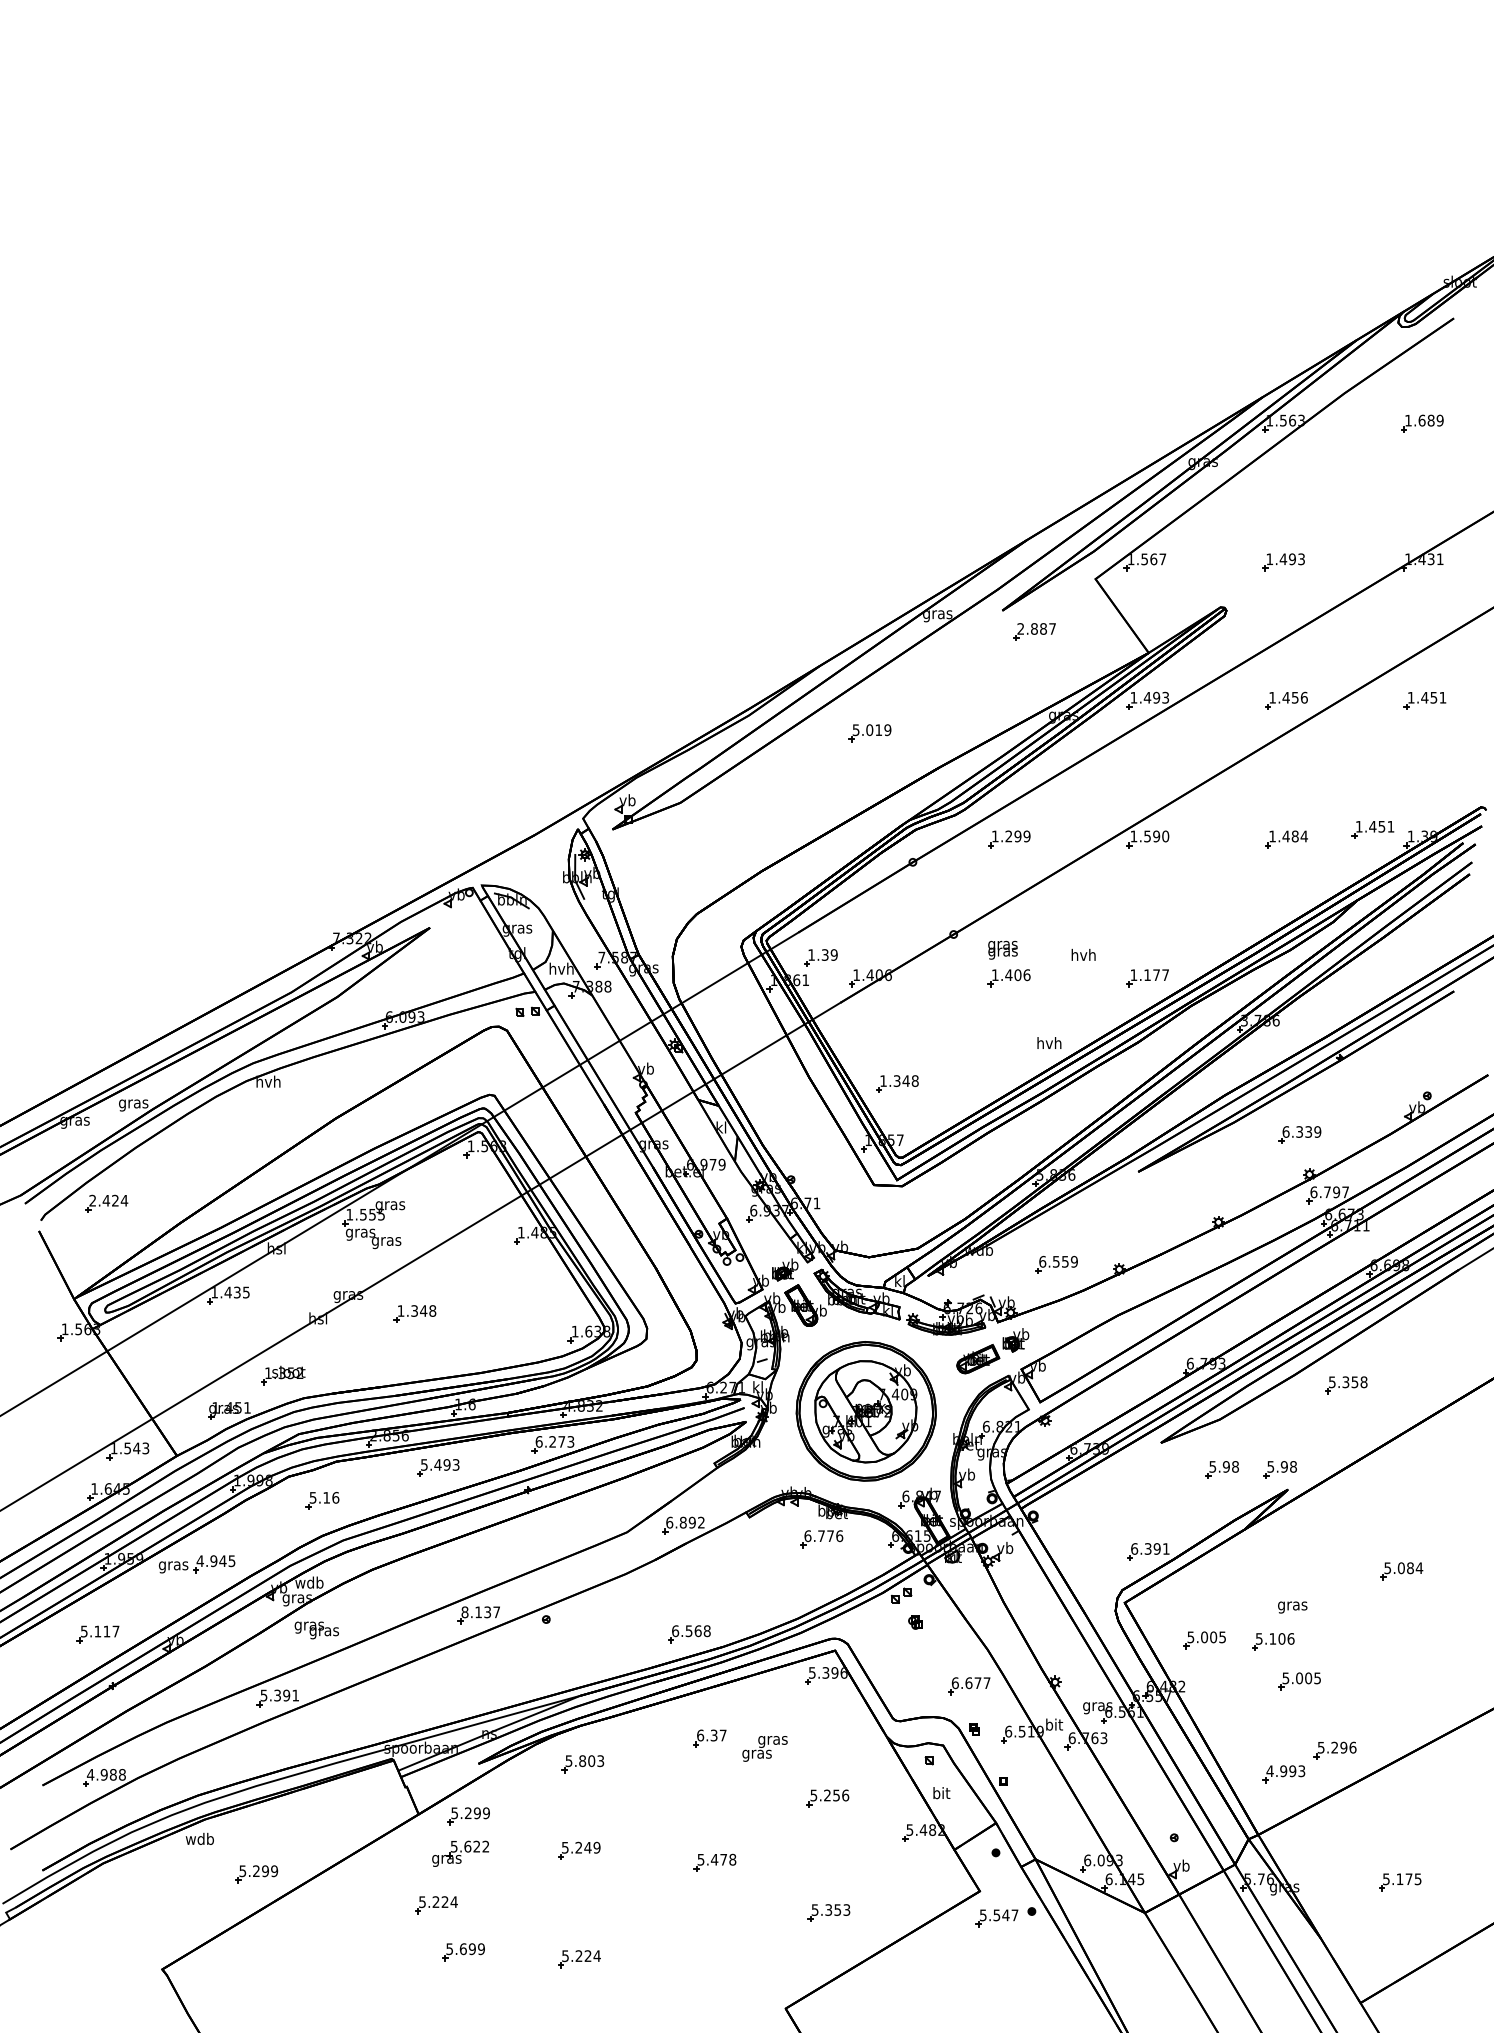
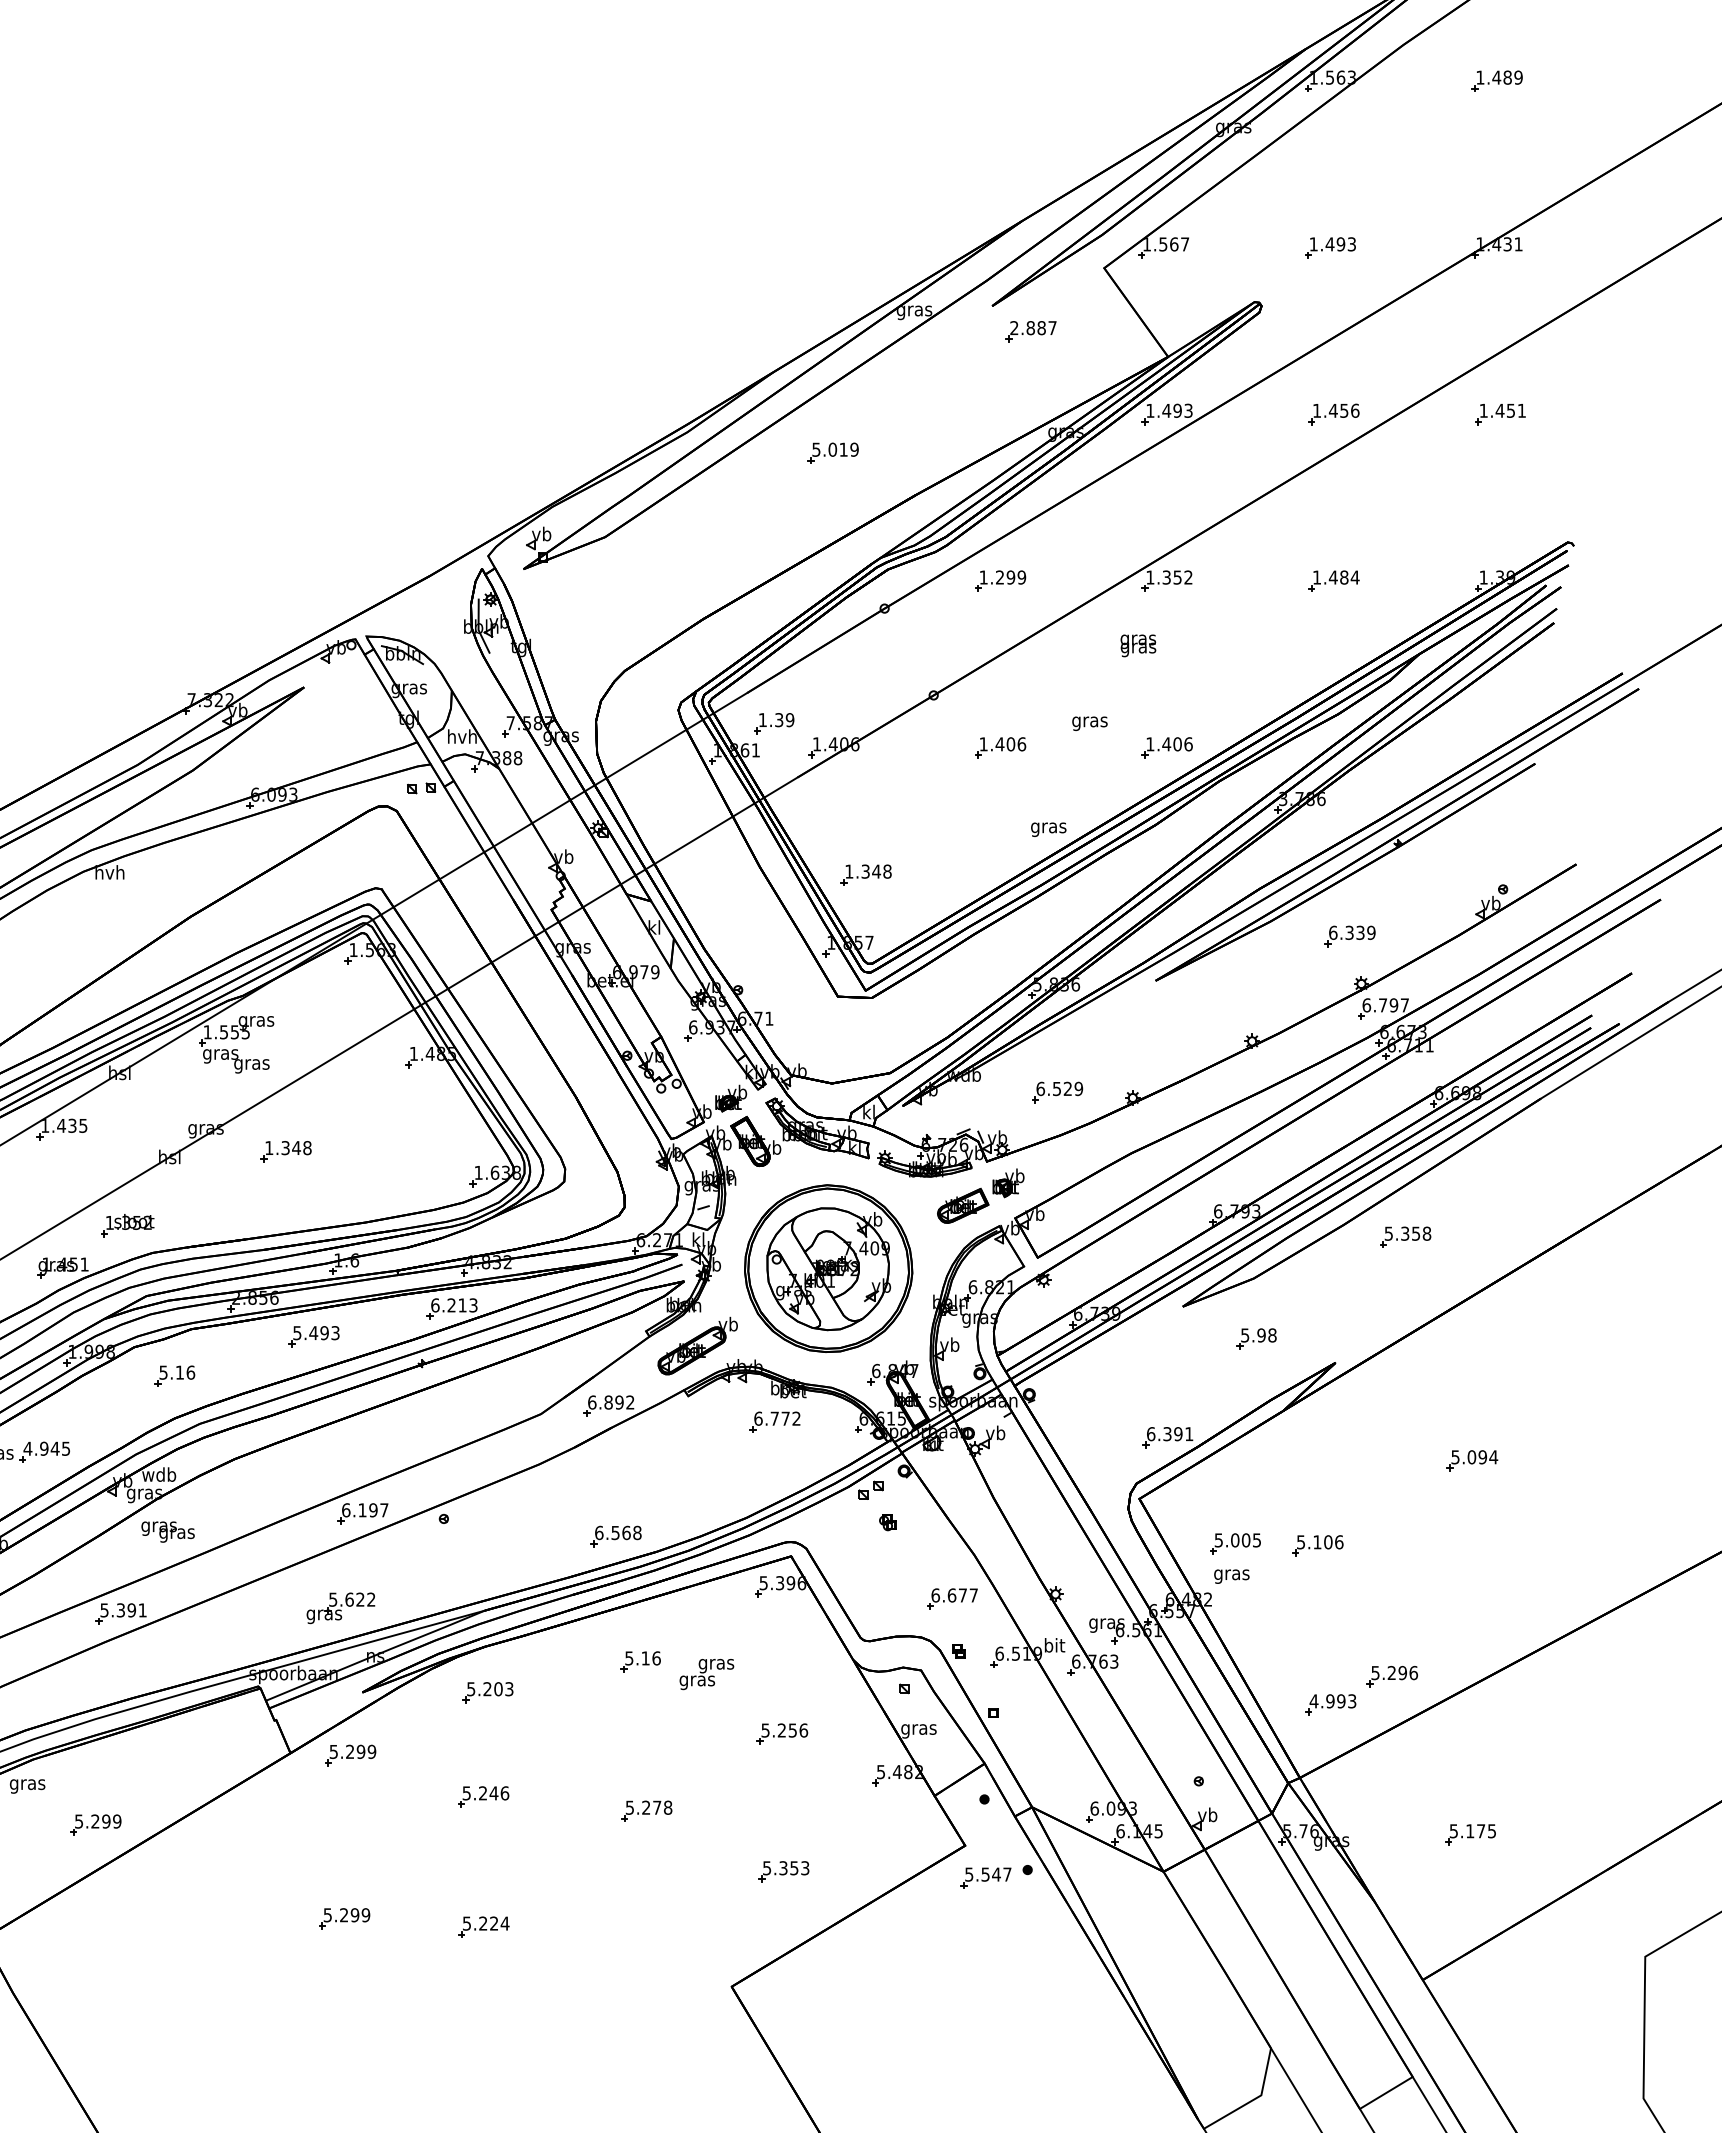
text: (1421, 420) -> (1496, 77), 1.689 -> 1.489
part: (1372, 829) -> (1437, 569), removed
text: (1156, 836) -> (1177, 577), 1.590 -> 1.352
text: (1002, 949) -> (1137, 644), moved
text: (1083, 956) -> (1089, 721), hvh -> gras
text: (1156, 975) -> (1177, 744), 1.177 -> 1.406
text: (1049, 1044) -> (1048, 827), hvh -> gras
text: (1065, 1261) -> (1068, 1088), 6.559 -> 6.529
text: (561, 1441) -> (462, 1304), 6.273 -> 6.213
part: (1279, 1469) -> (1325, 1338), removed
part: (757, 1475) -> (697, 1345), added
text: (839, 1536) -> (796, 1419), 6.776 -> 6.772
text: (1409, 1568) -> (1481, 1457), 5.084 -> 5.094
text: (1292, 1607) -> (1231, 1576), moved
text: (476, 1611) -> (360, 1509), 8.137 -> 6.197
part: (1299, 1681) -> (1349, 1593), removed
text: (711, 1735) -> (642, 1658), 6.37 -> 5.16
text: (582, 1761) -> (487, 1689), 5.803 -> 5.203
text: (941, 1794) -> (919, 1729), bit -> gras
text: (199, 1840) -> (26, 1784), wdb -> gras
text: (596, 1847) -> (504, 1793), 5.249 -> 5.246
part: (460, 1853) -> (340, 1607), moved
text: (714, 1859) -> (646, 1807), 5.478 -> 5.278
part: (436, 1905) -> (311, 1862), removed
text: (462, 1949) -> (343, 1915), 5.699 -> 5.299

